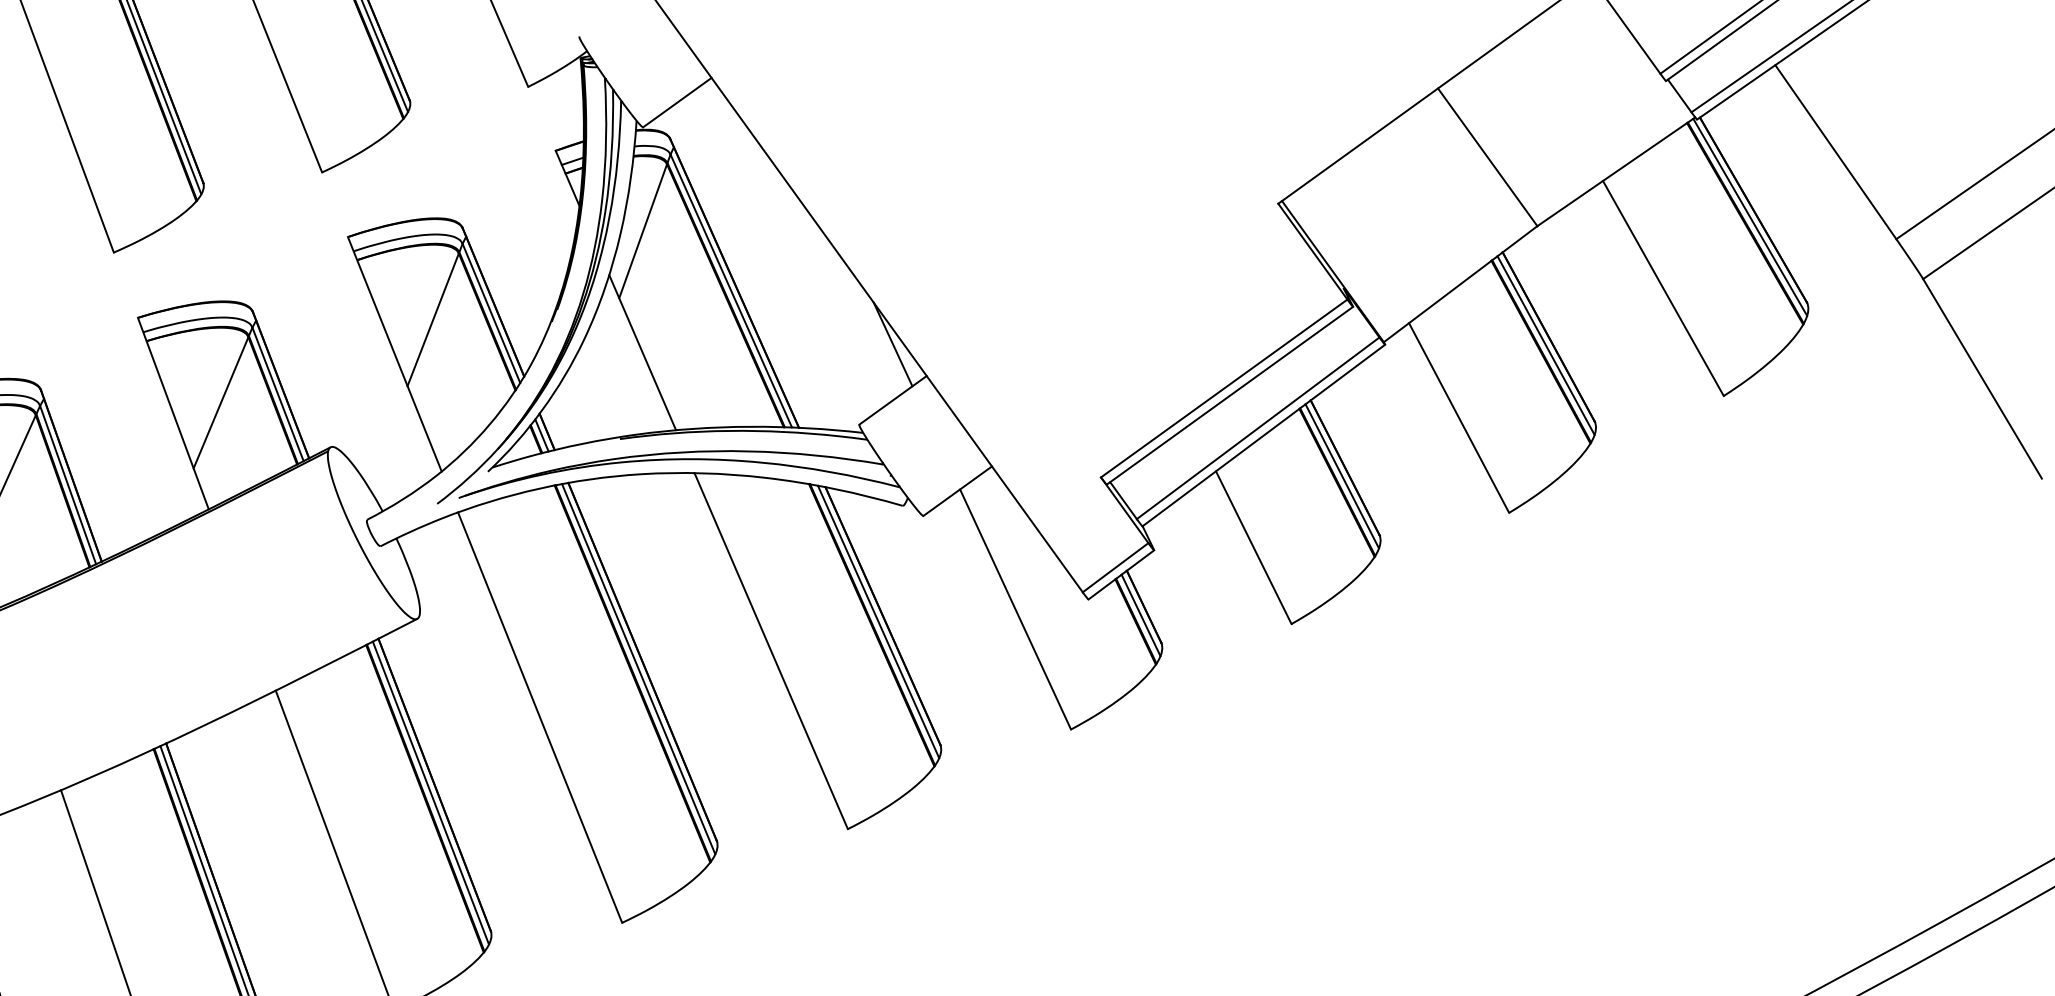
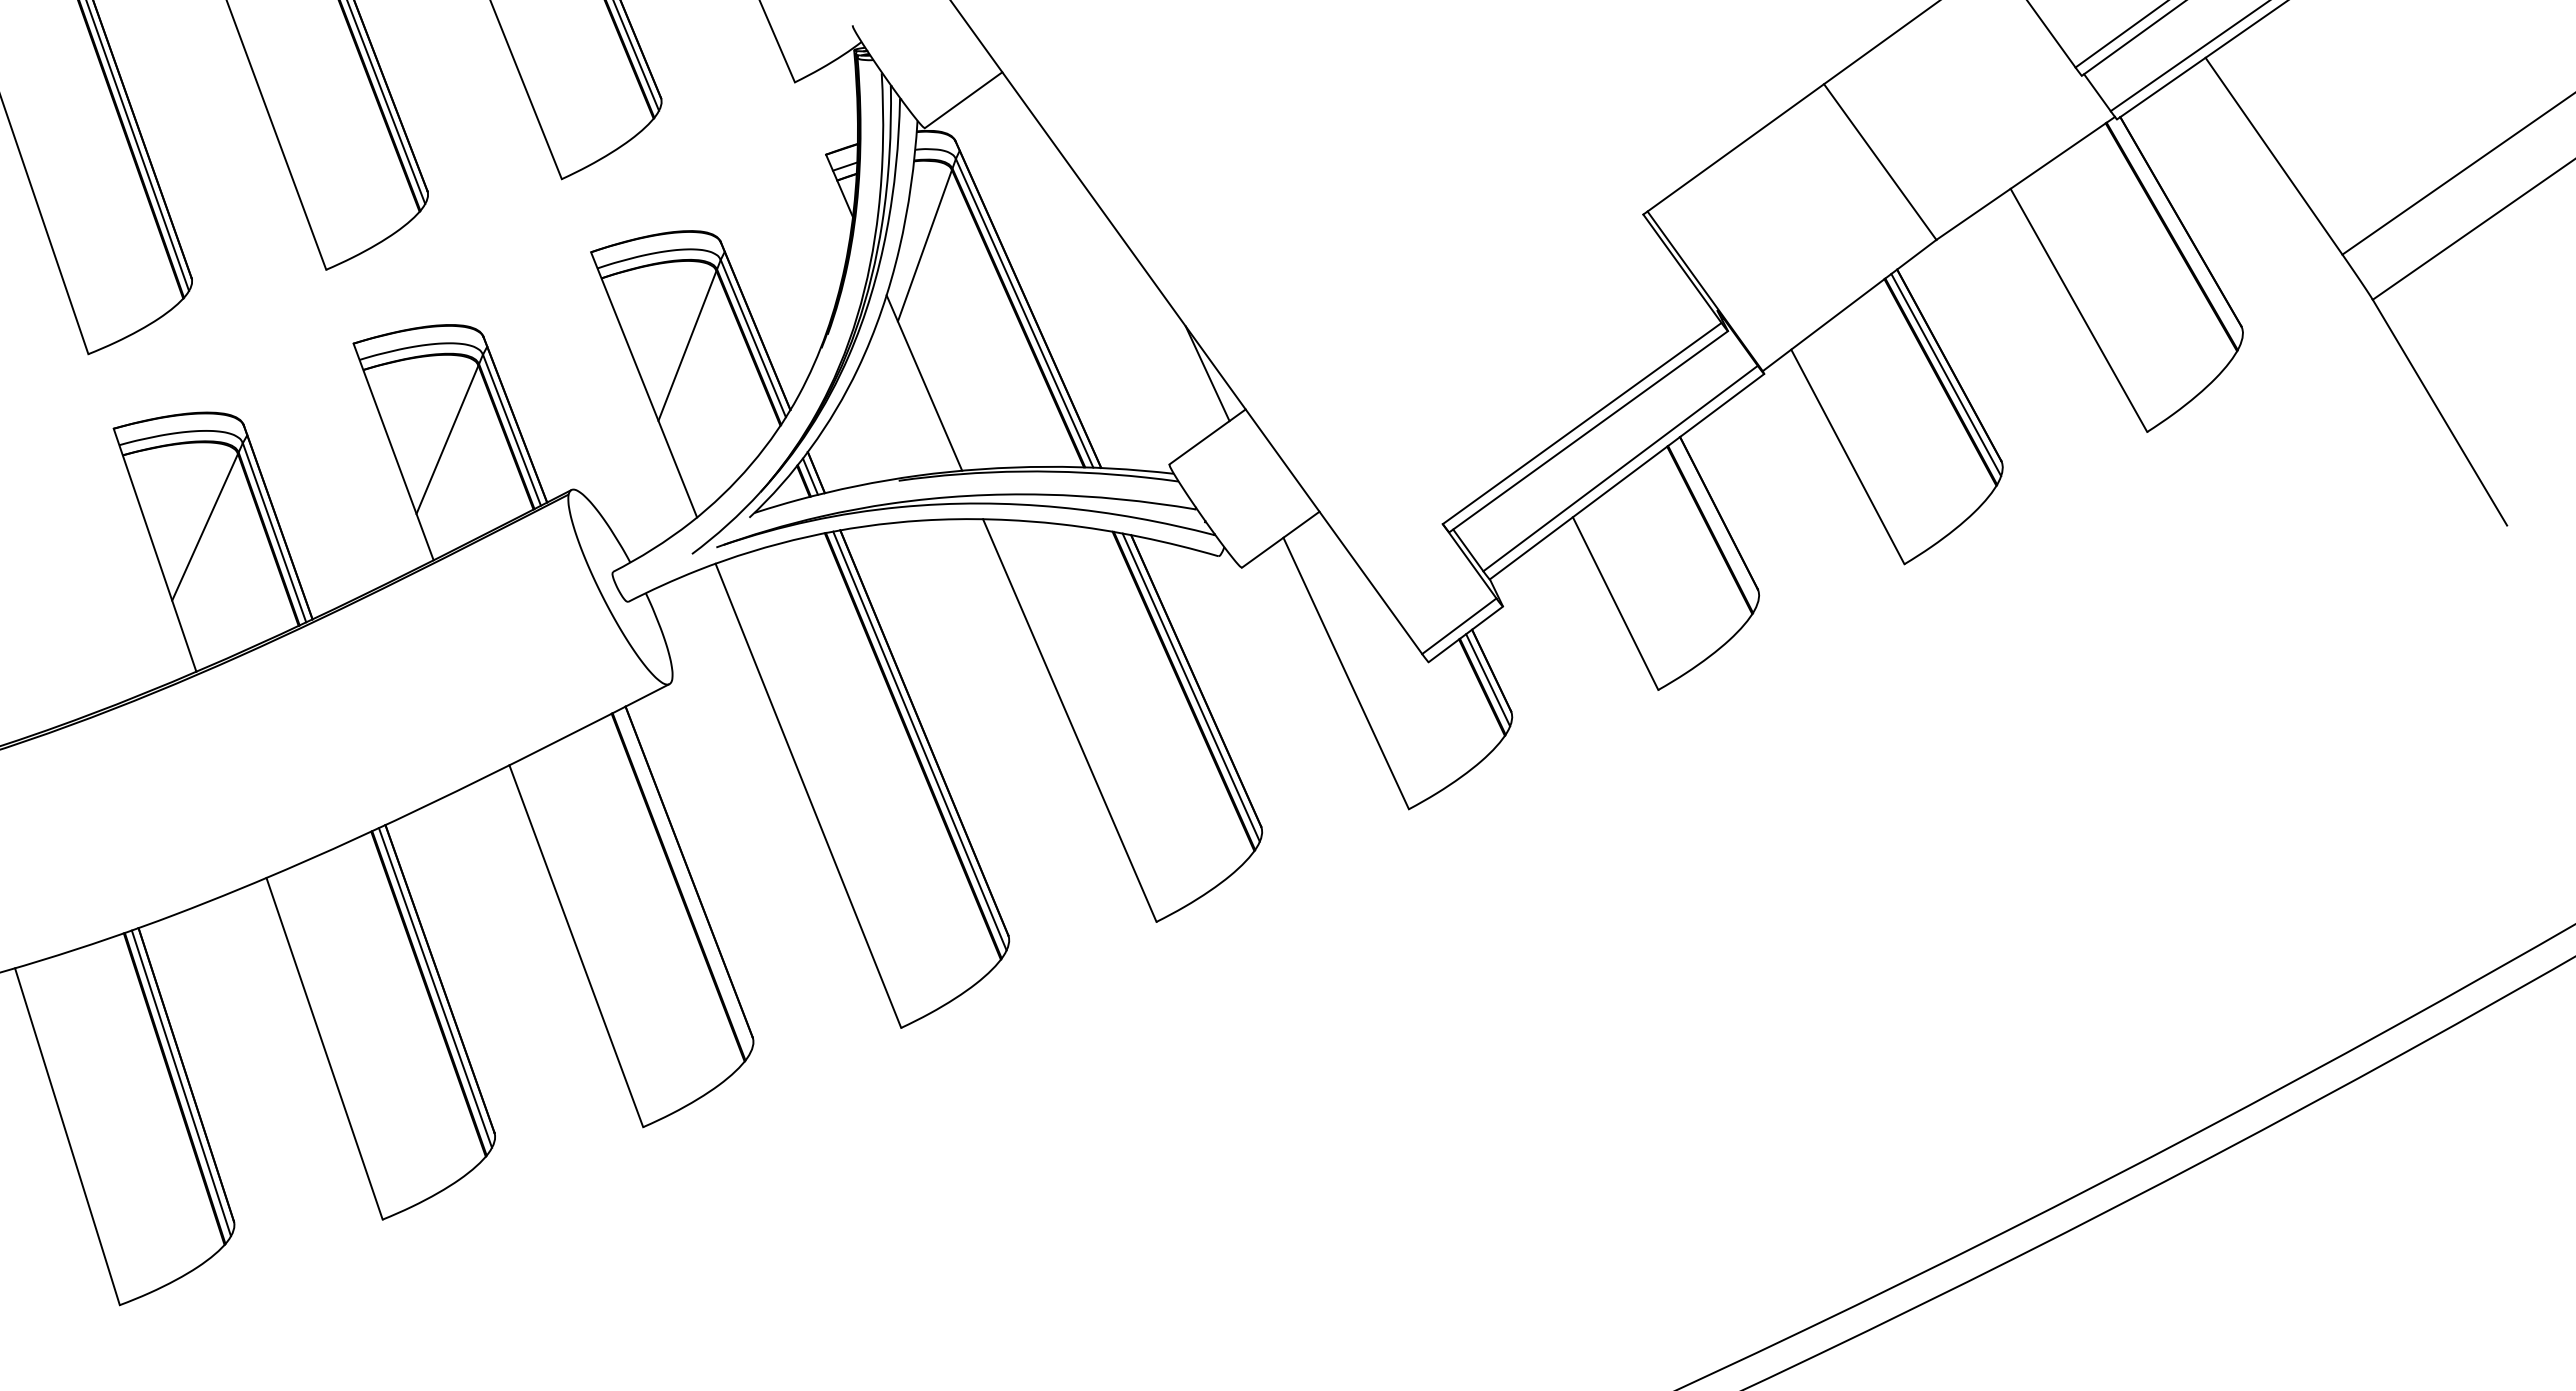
line: (1749, 216) -> (2176, 229), removed
line: (1342, 475) -> (1715, 522), removed
line: (430, 792) -> (684, 880), removed

